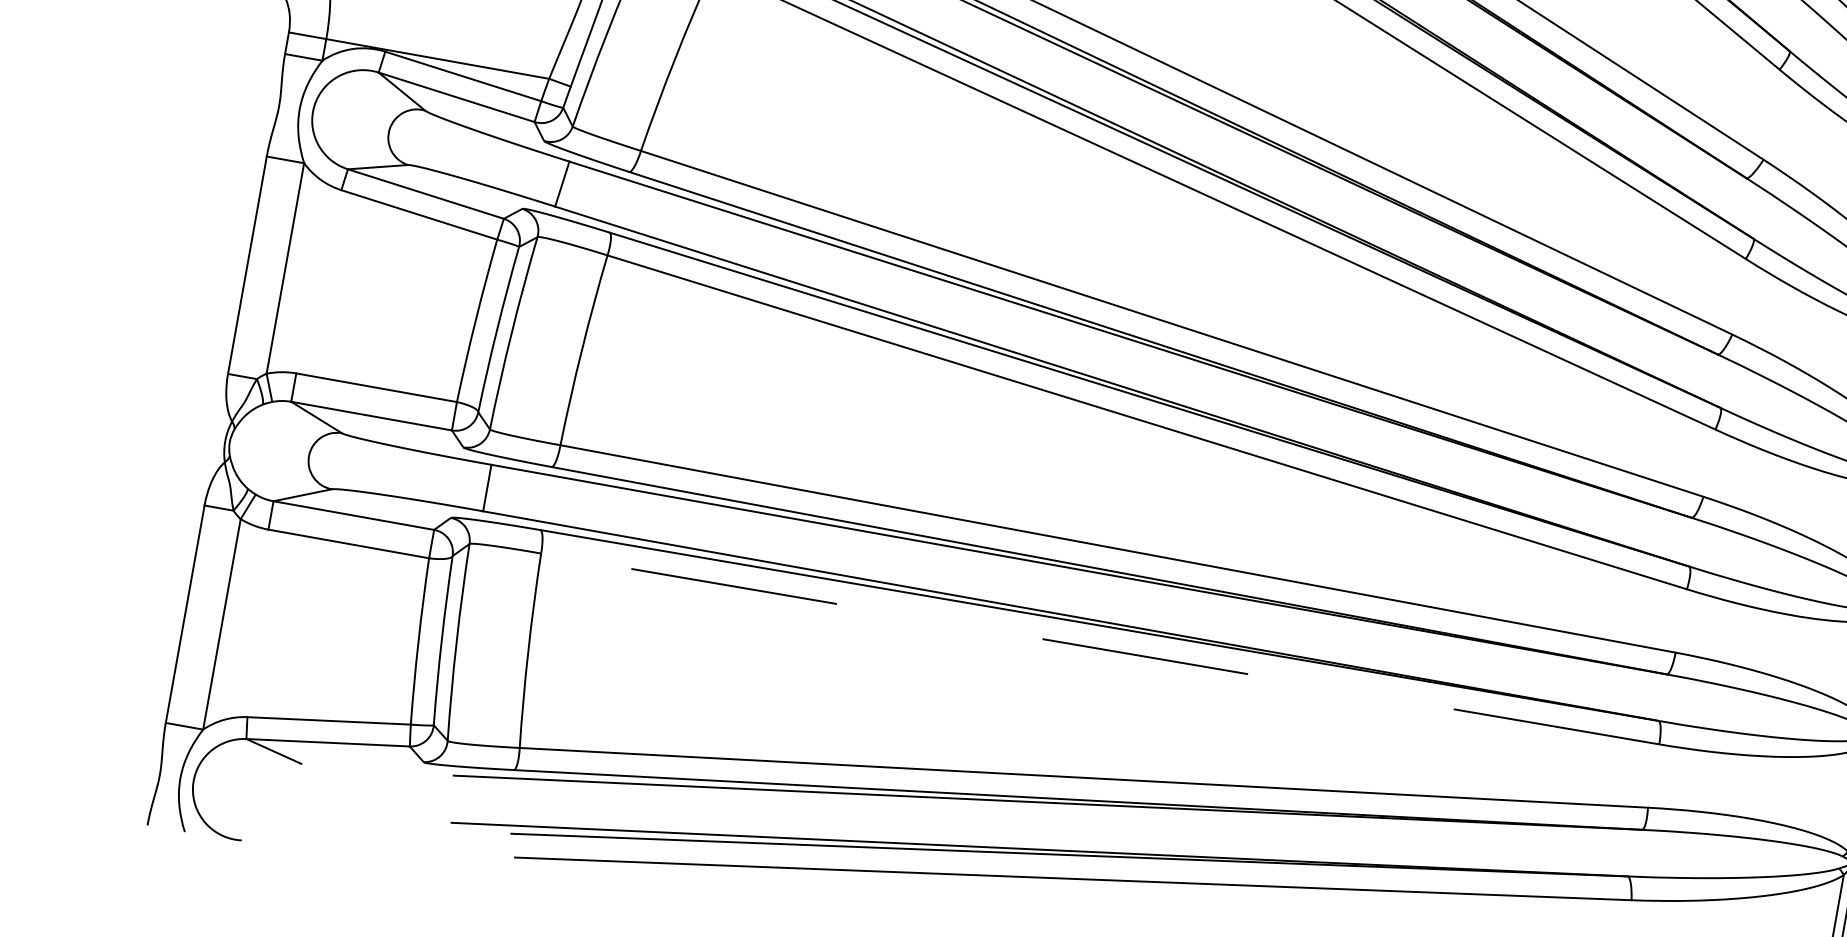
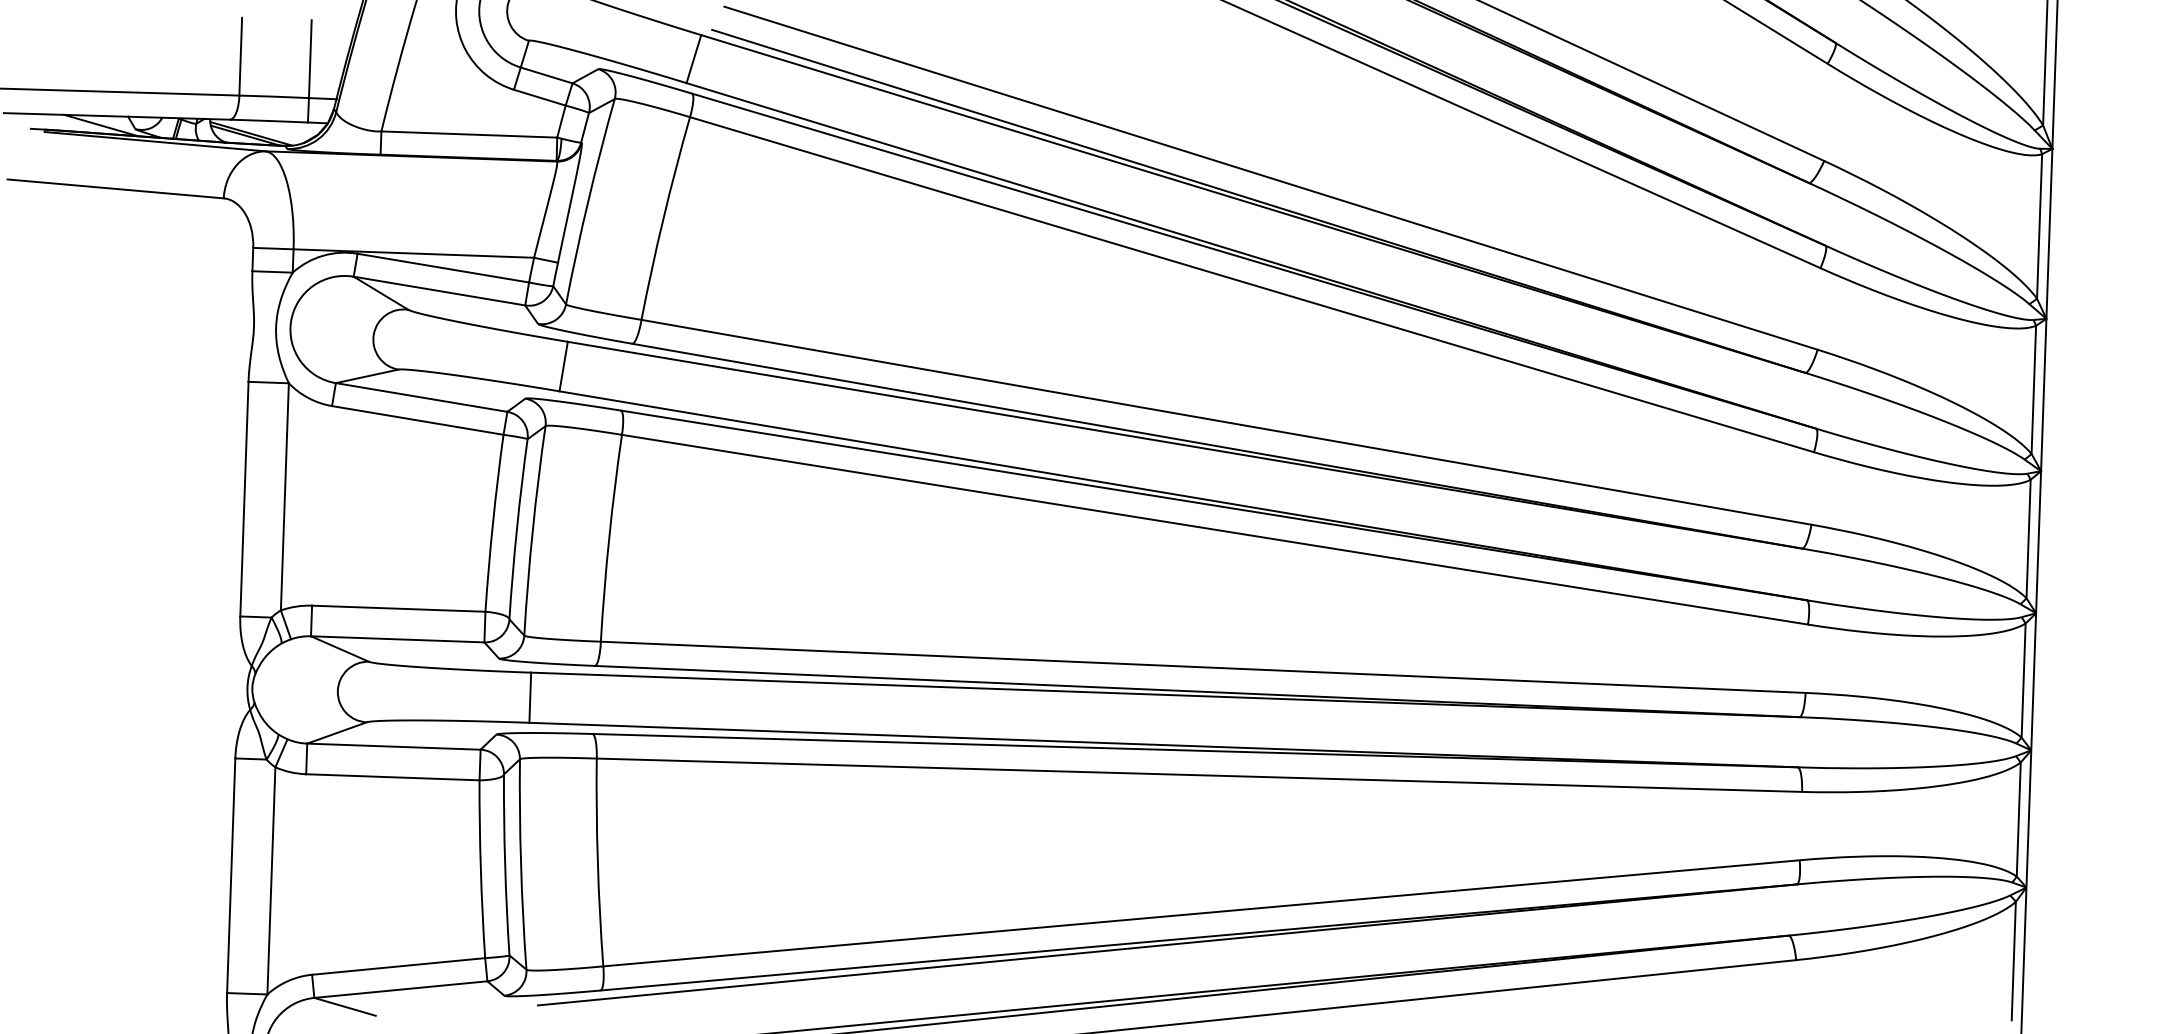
line: (1100, 649) -> (1199, 775), dashed -> solid

